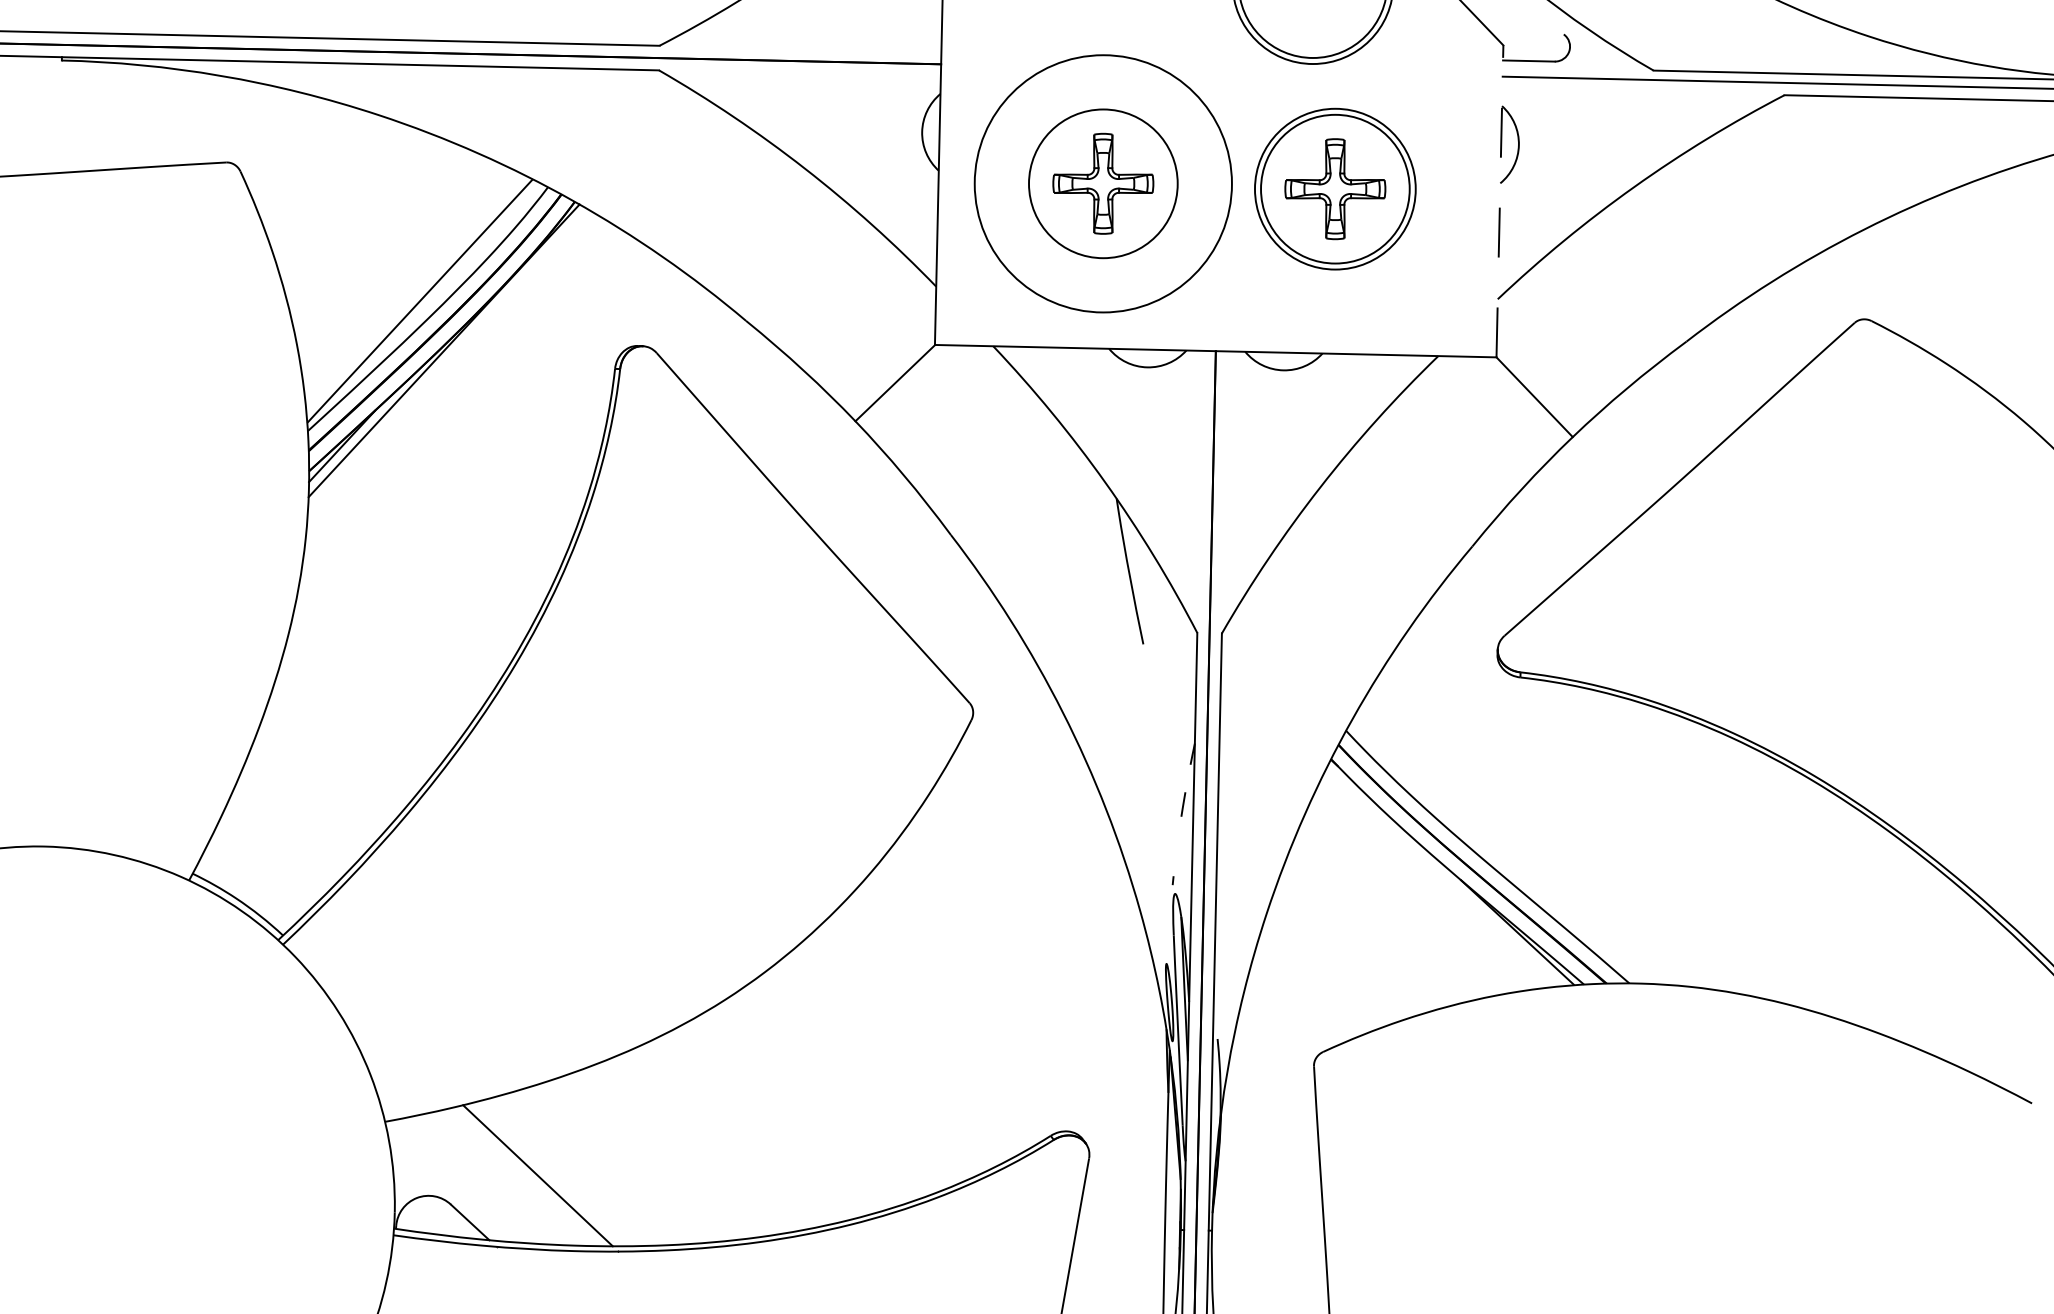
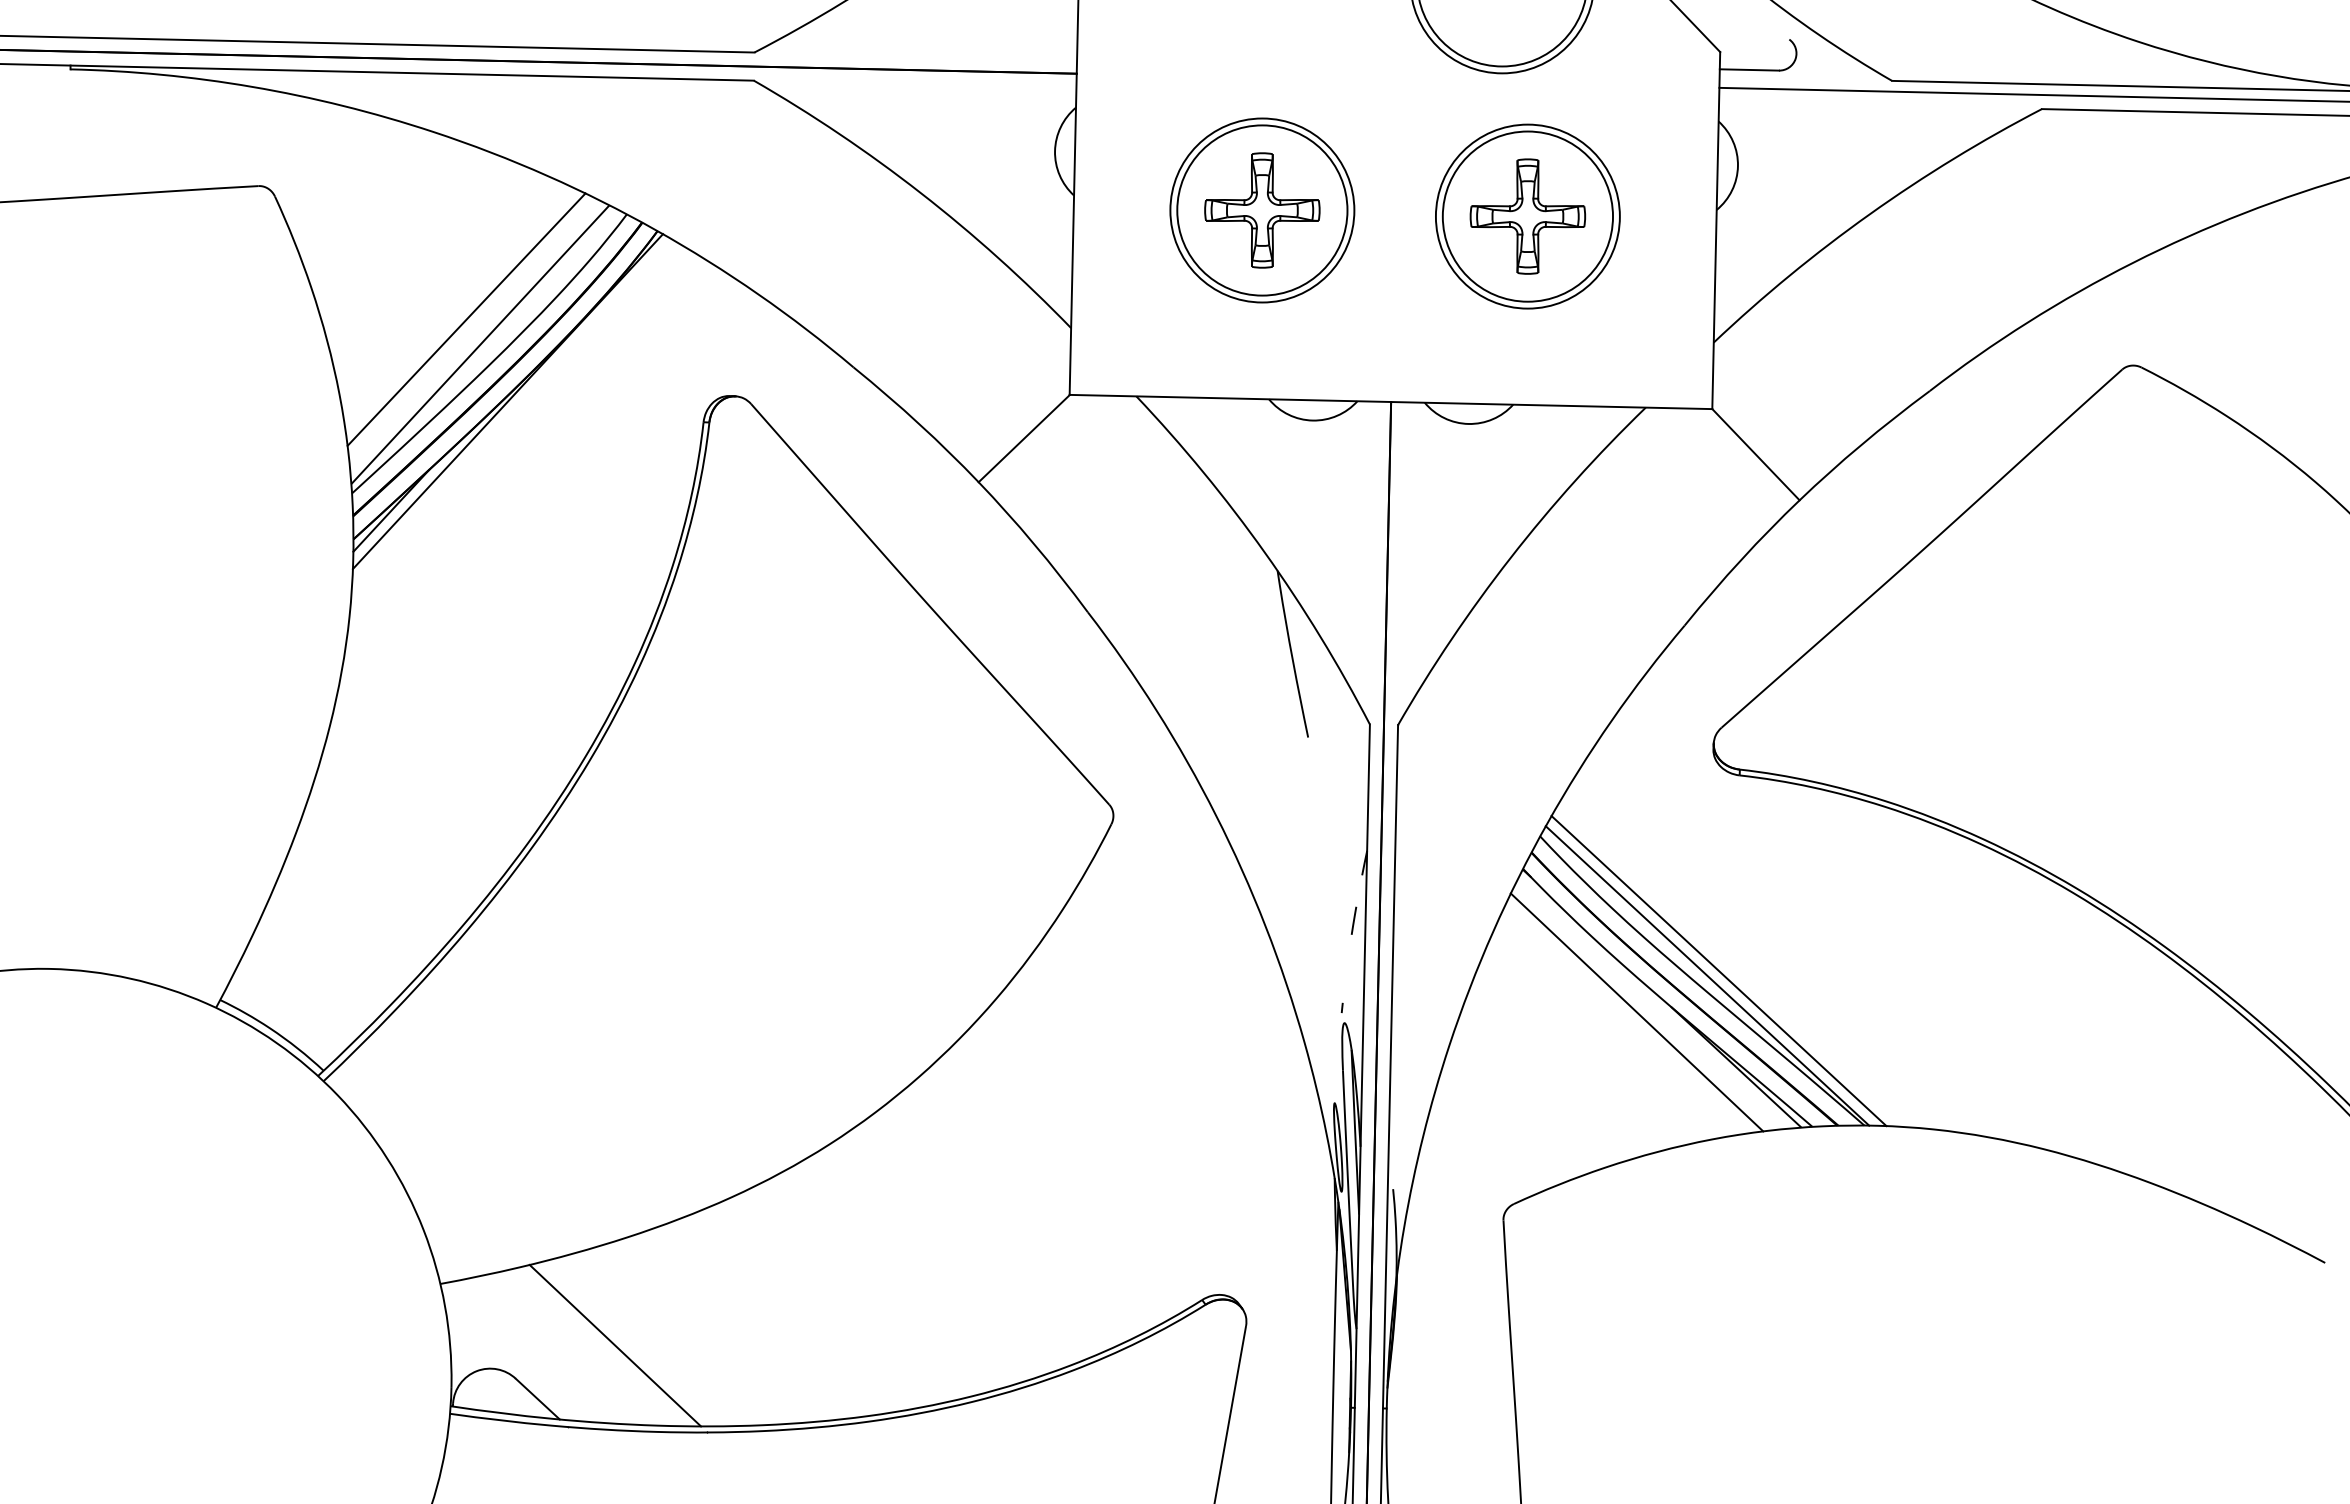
circle: (1103, 183) -> (1262, 210), size x0.62
line: (1500, 201) -> (1716, 230), dashed -> solid
line: (407, 279) -> (466, 319), added
line: (1501, 847) -> (1718, 970), added
line: (1492, 852) -> (1707, 975), added
line: (1430, 884) -> (1636, 1012), added

